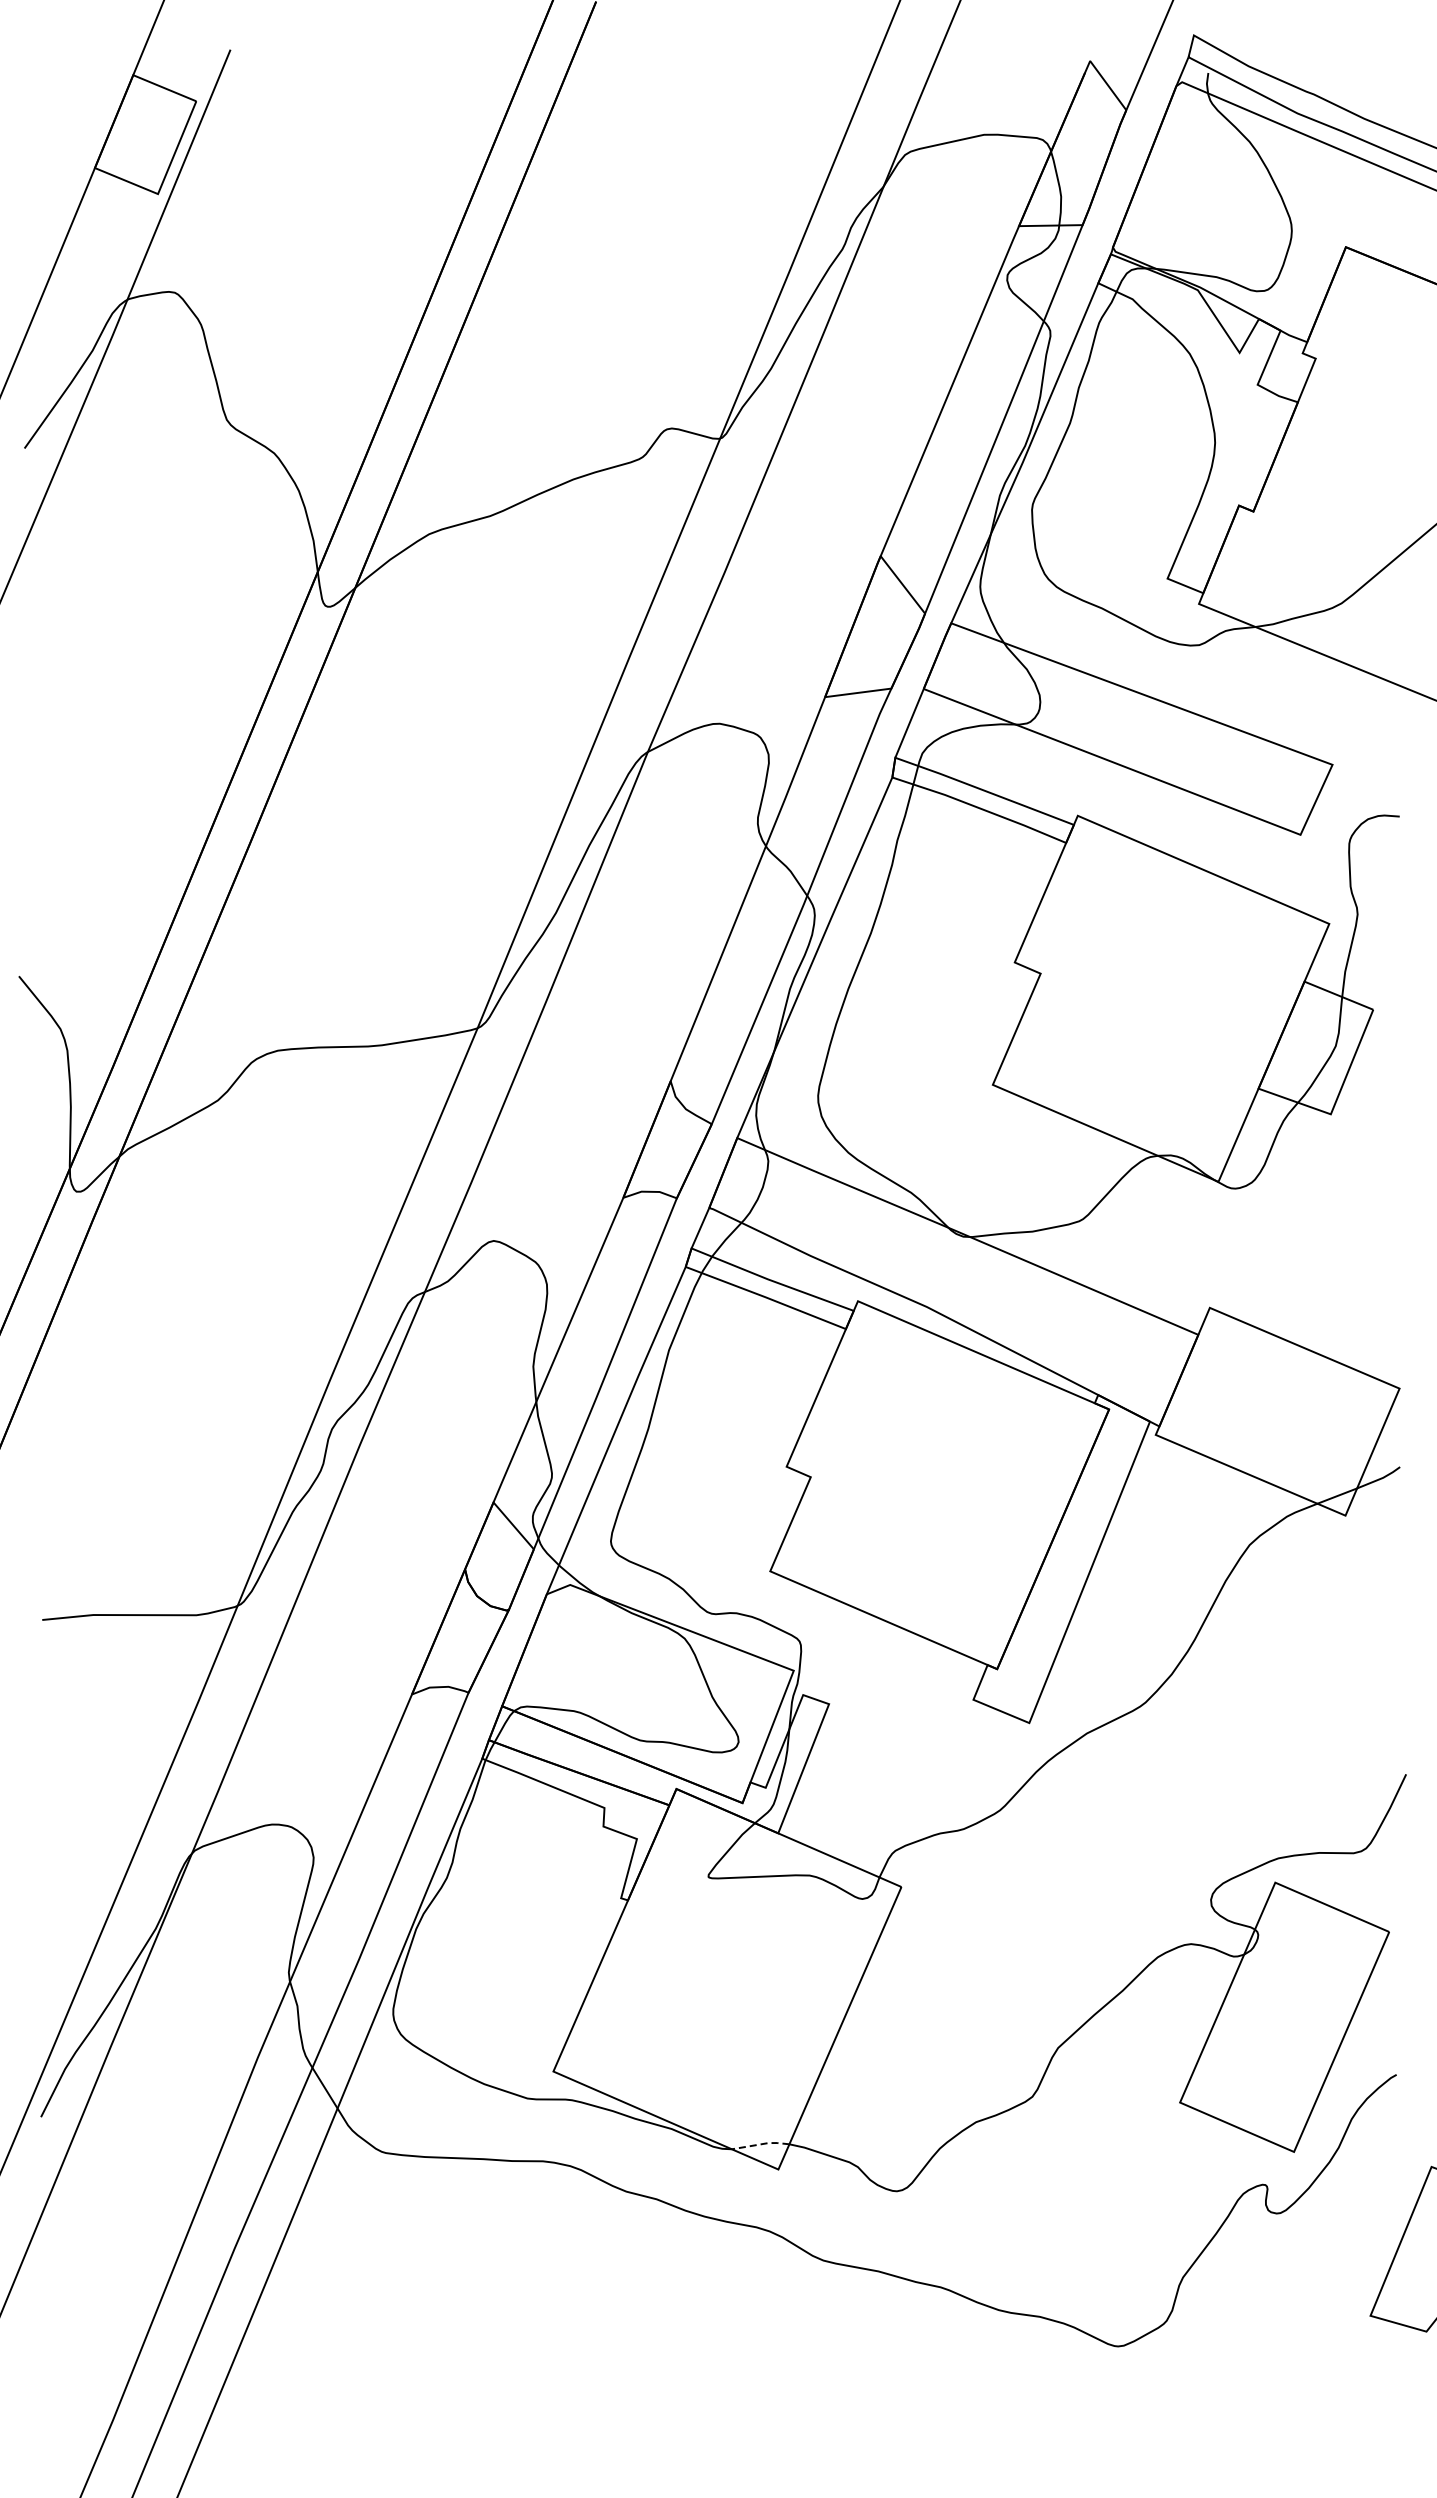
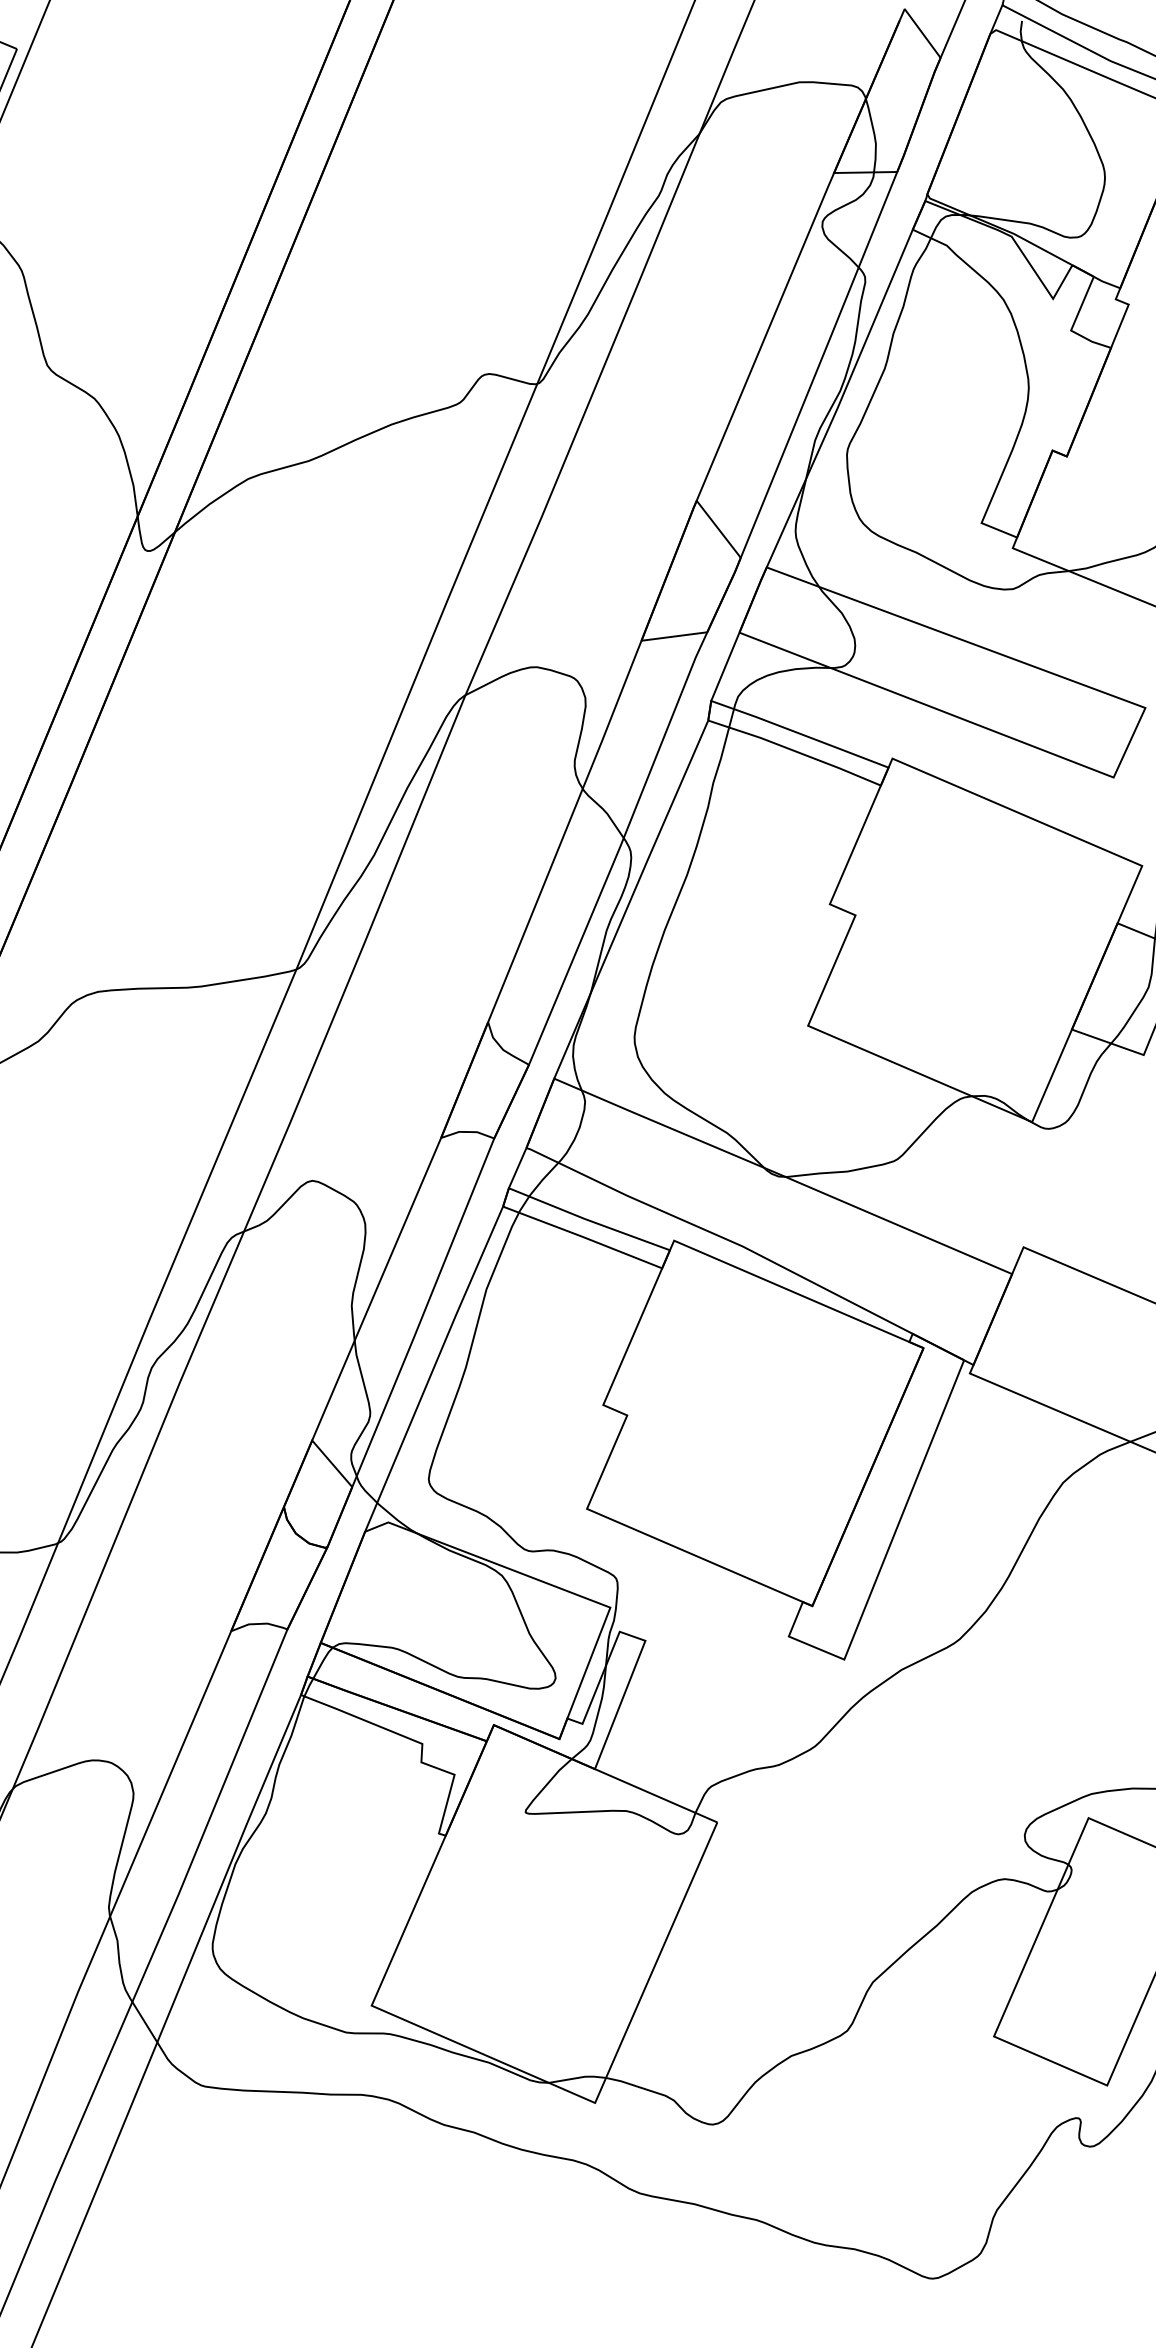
line: (761, 2144) -> (578, 2078), dashed -> solid

